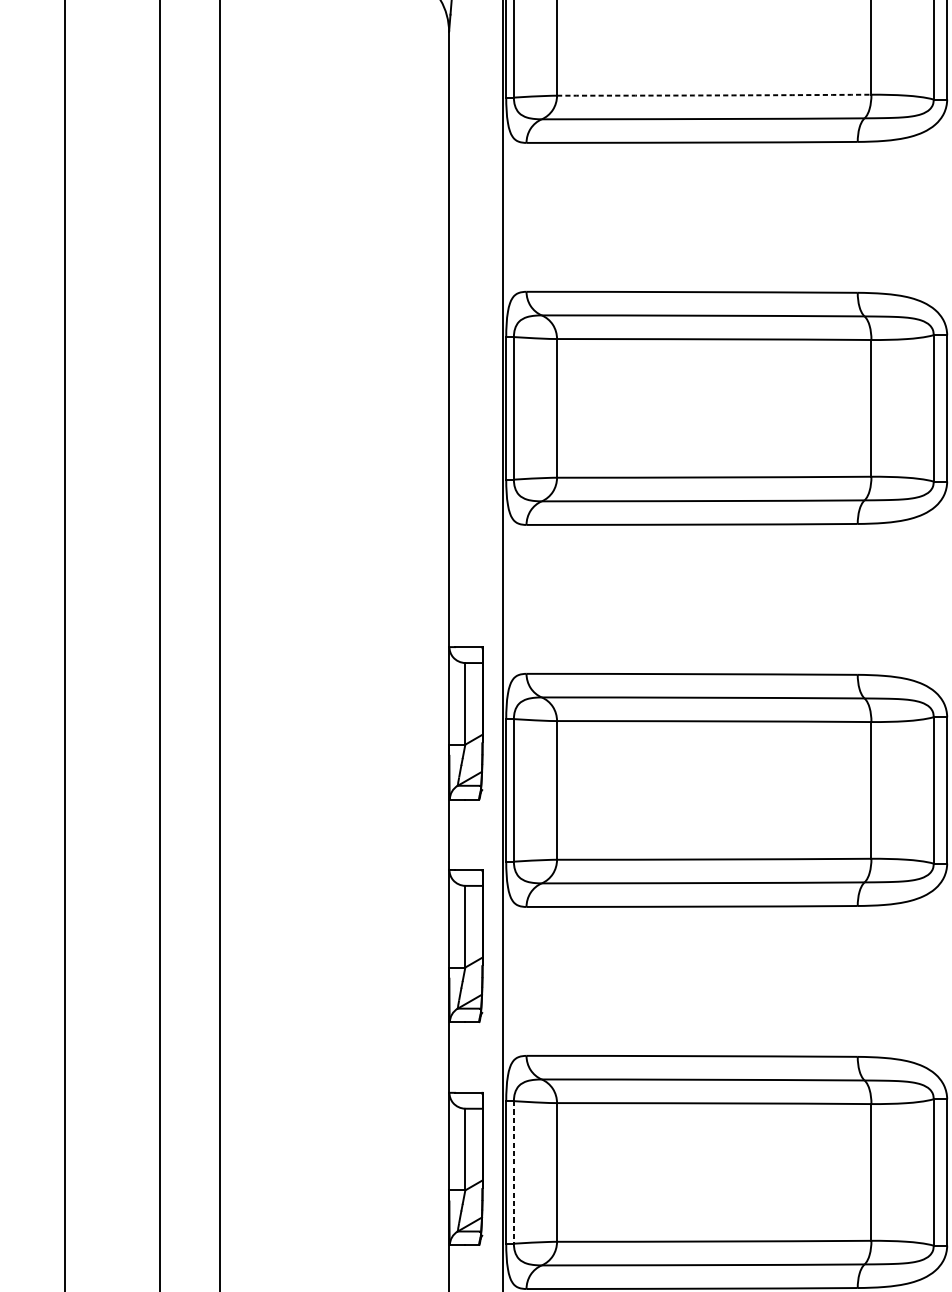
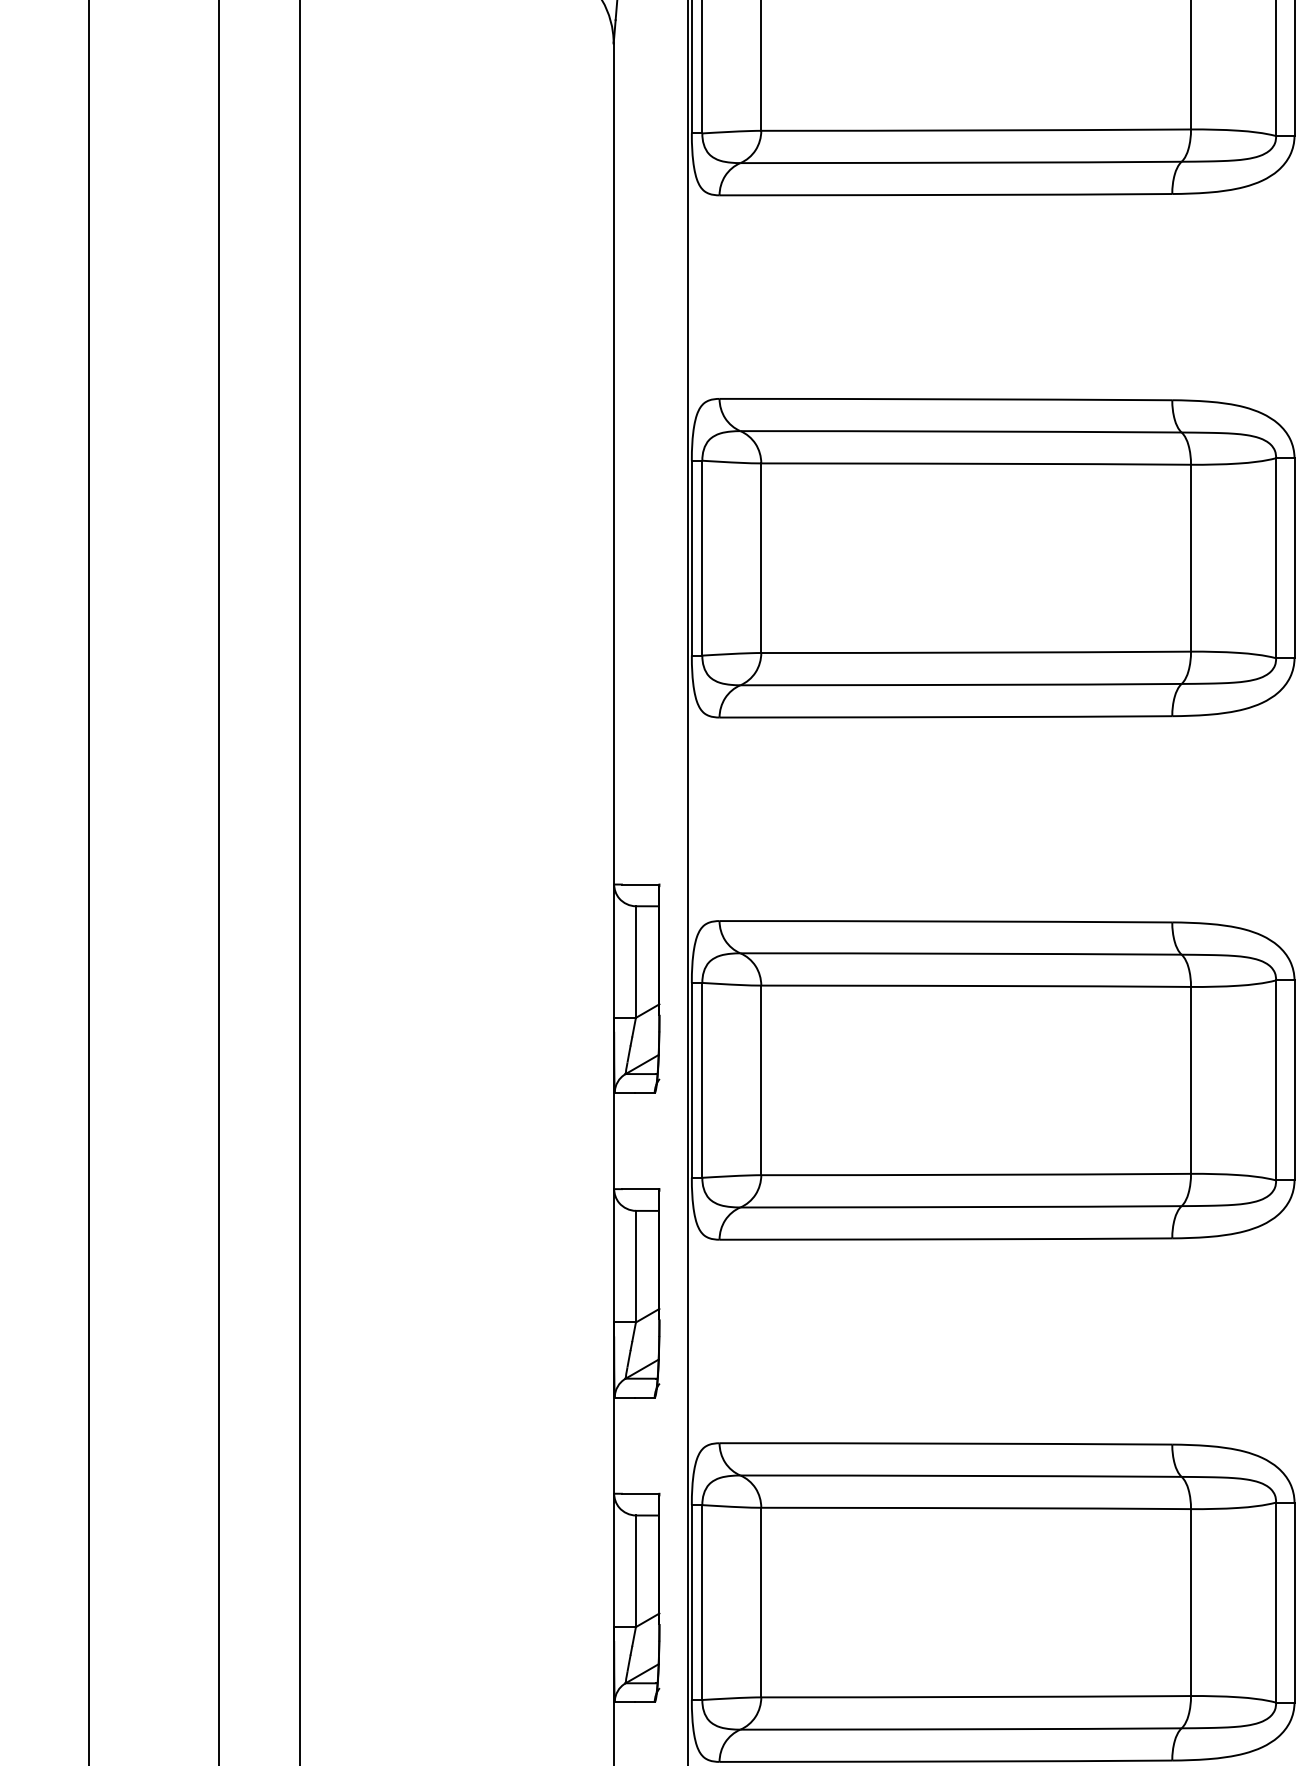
arc: (714, 95) -> (976, 130), dashed -> solid
line: (514, 1173) -> (702, 1603), dashed -> solid

